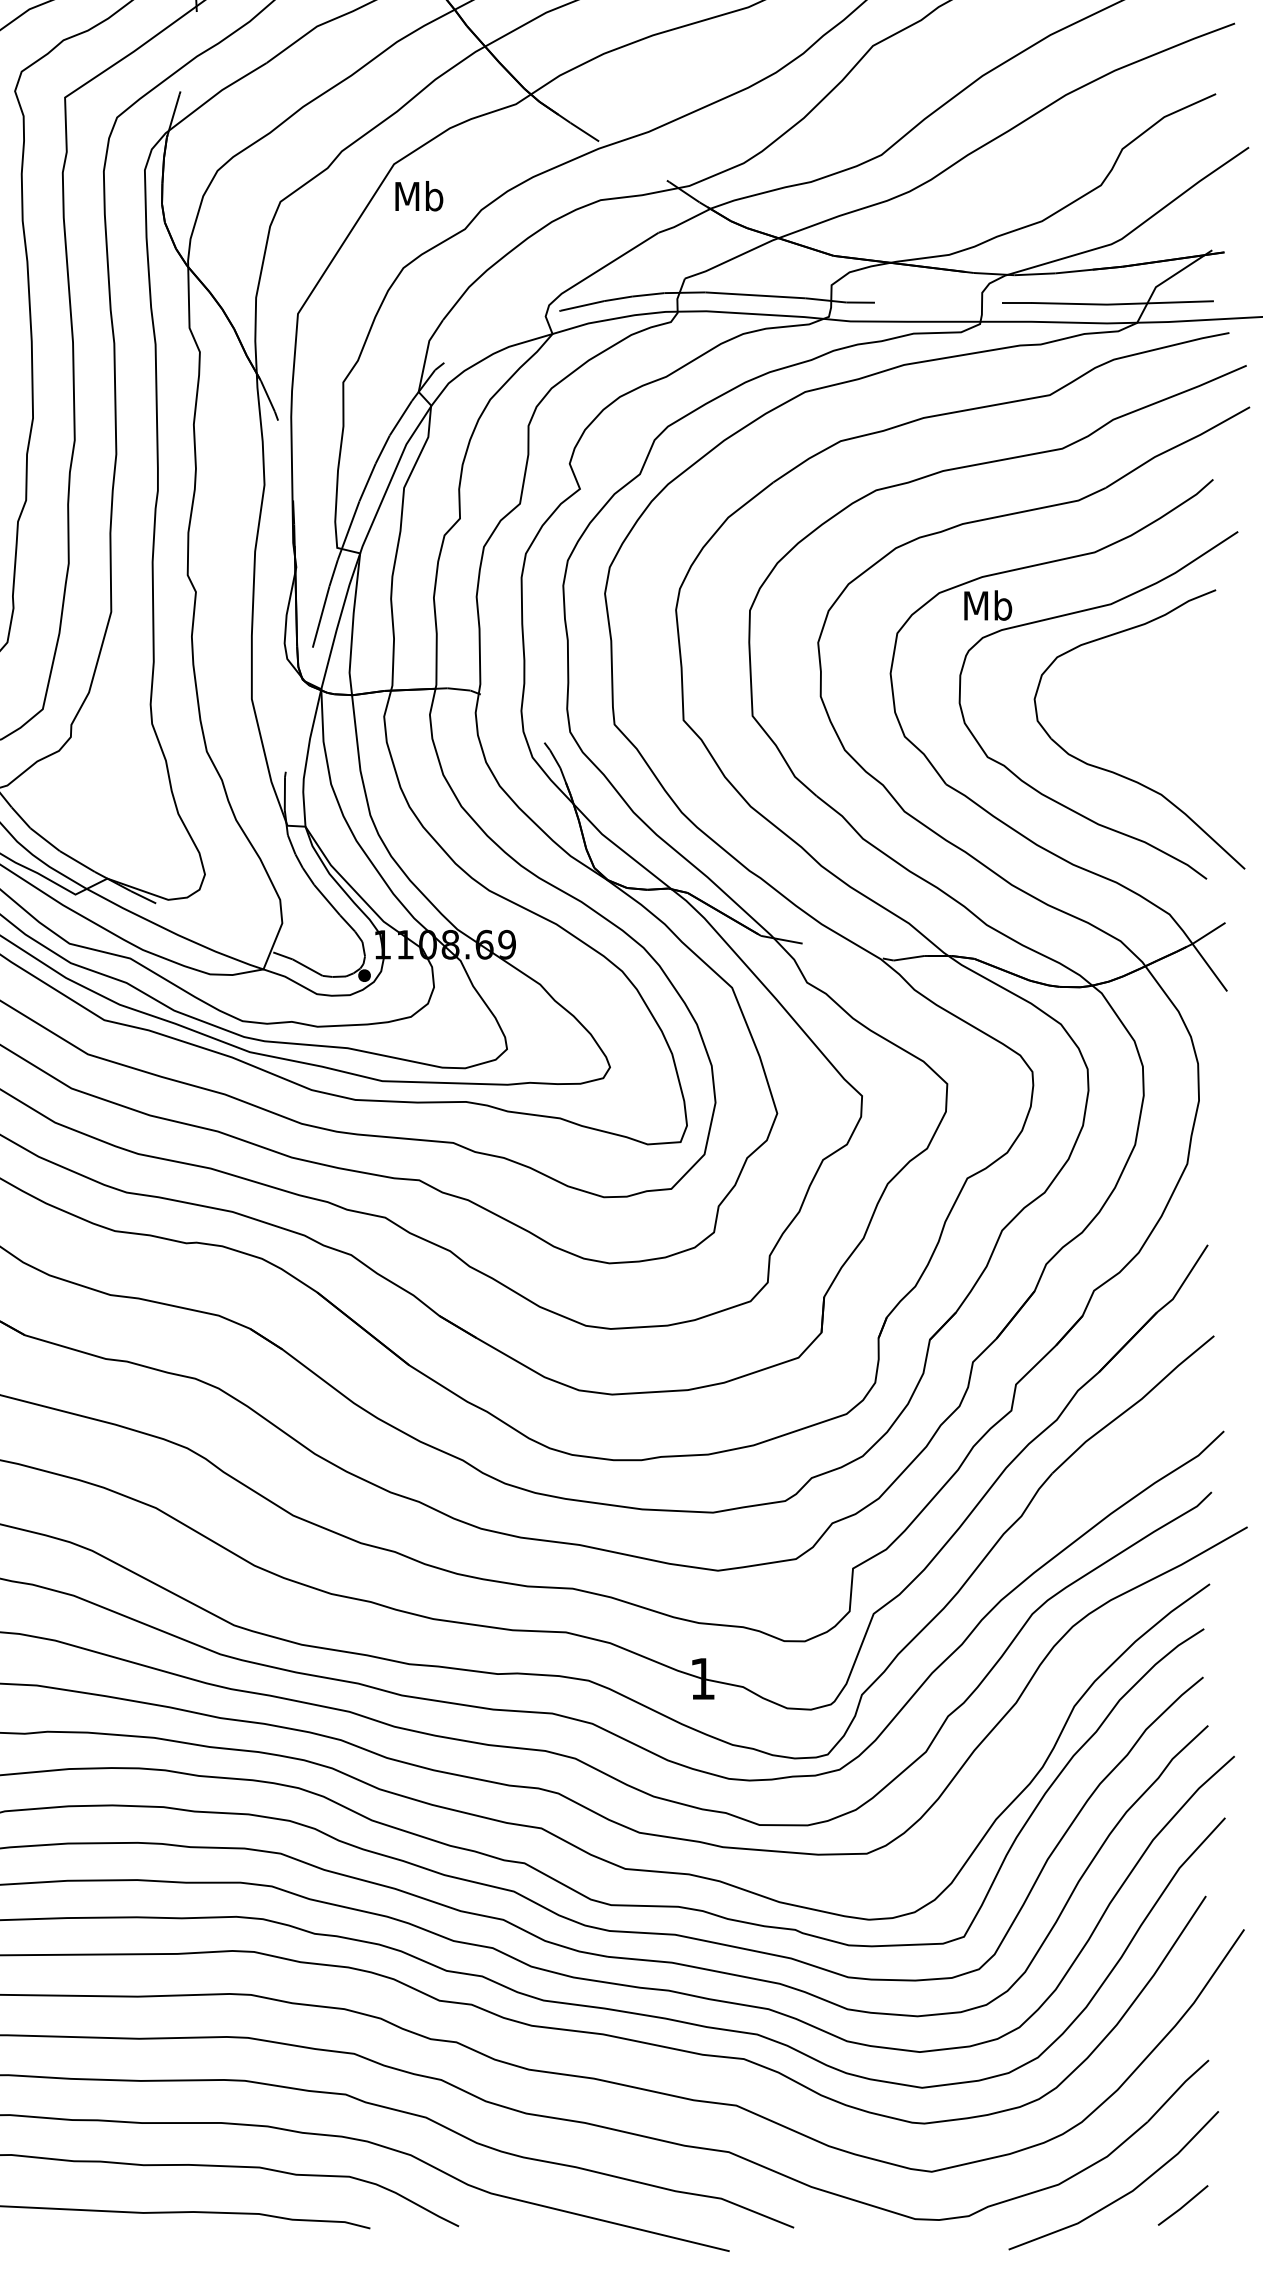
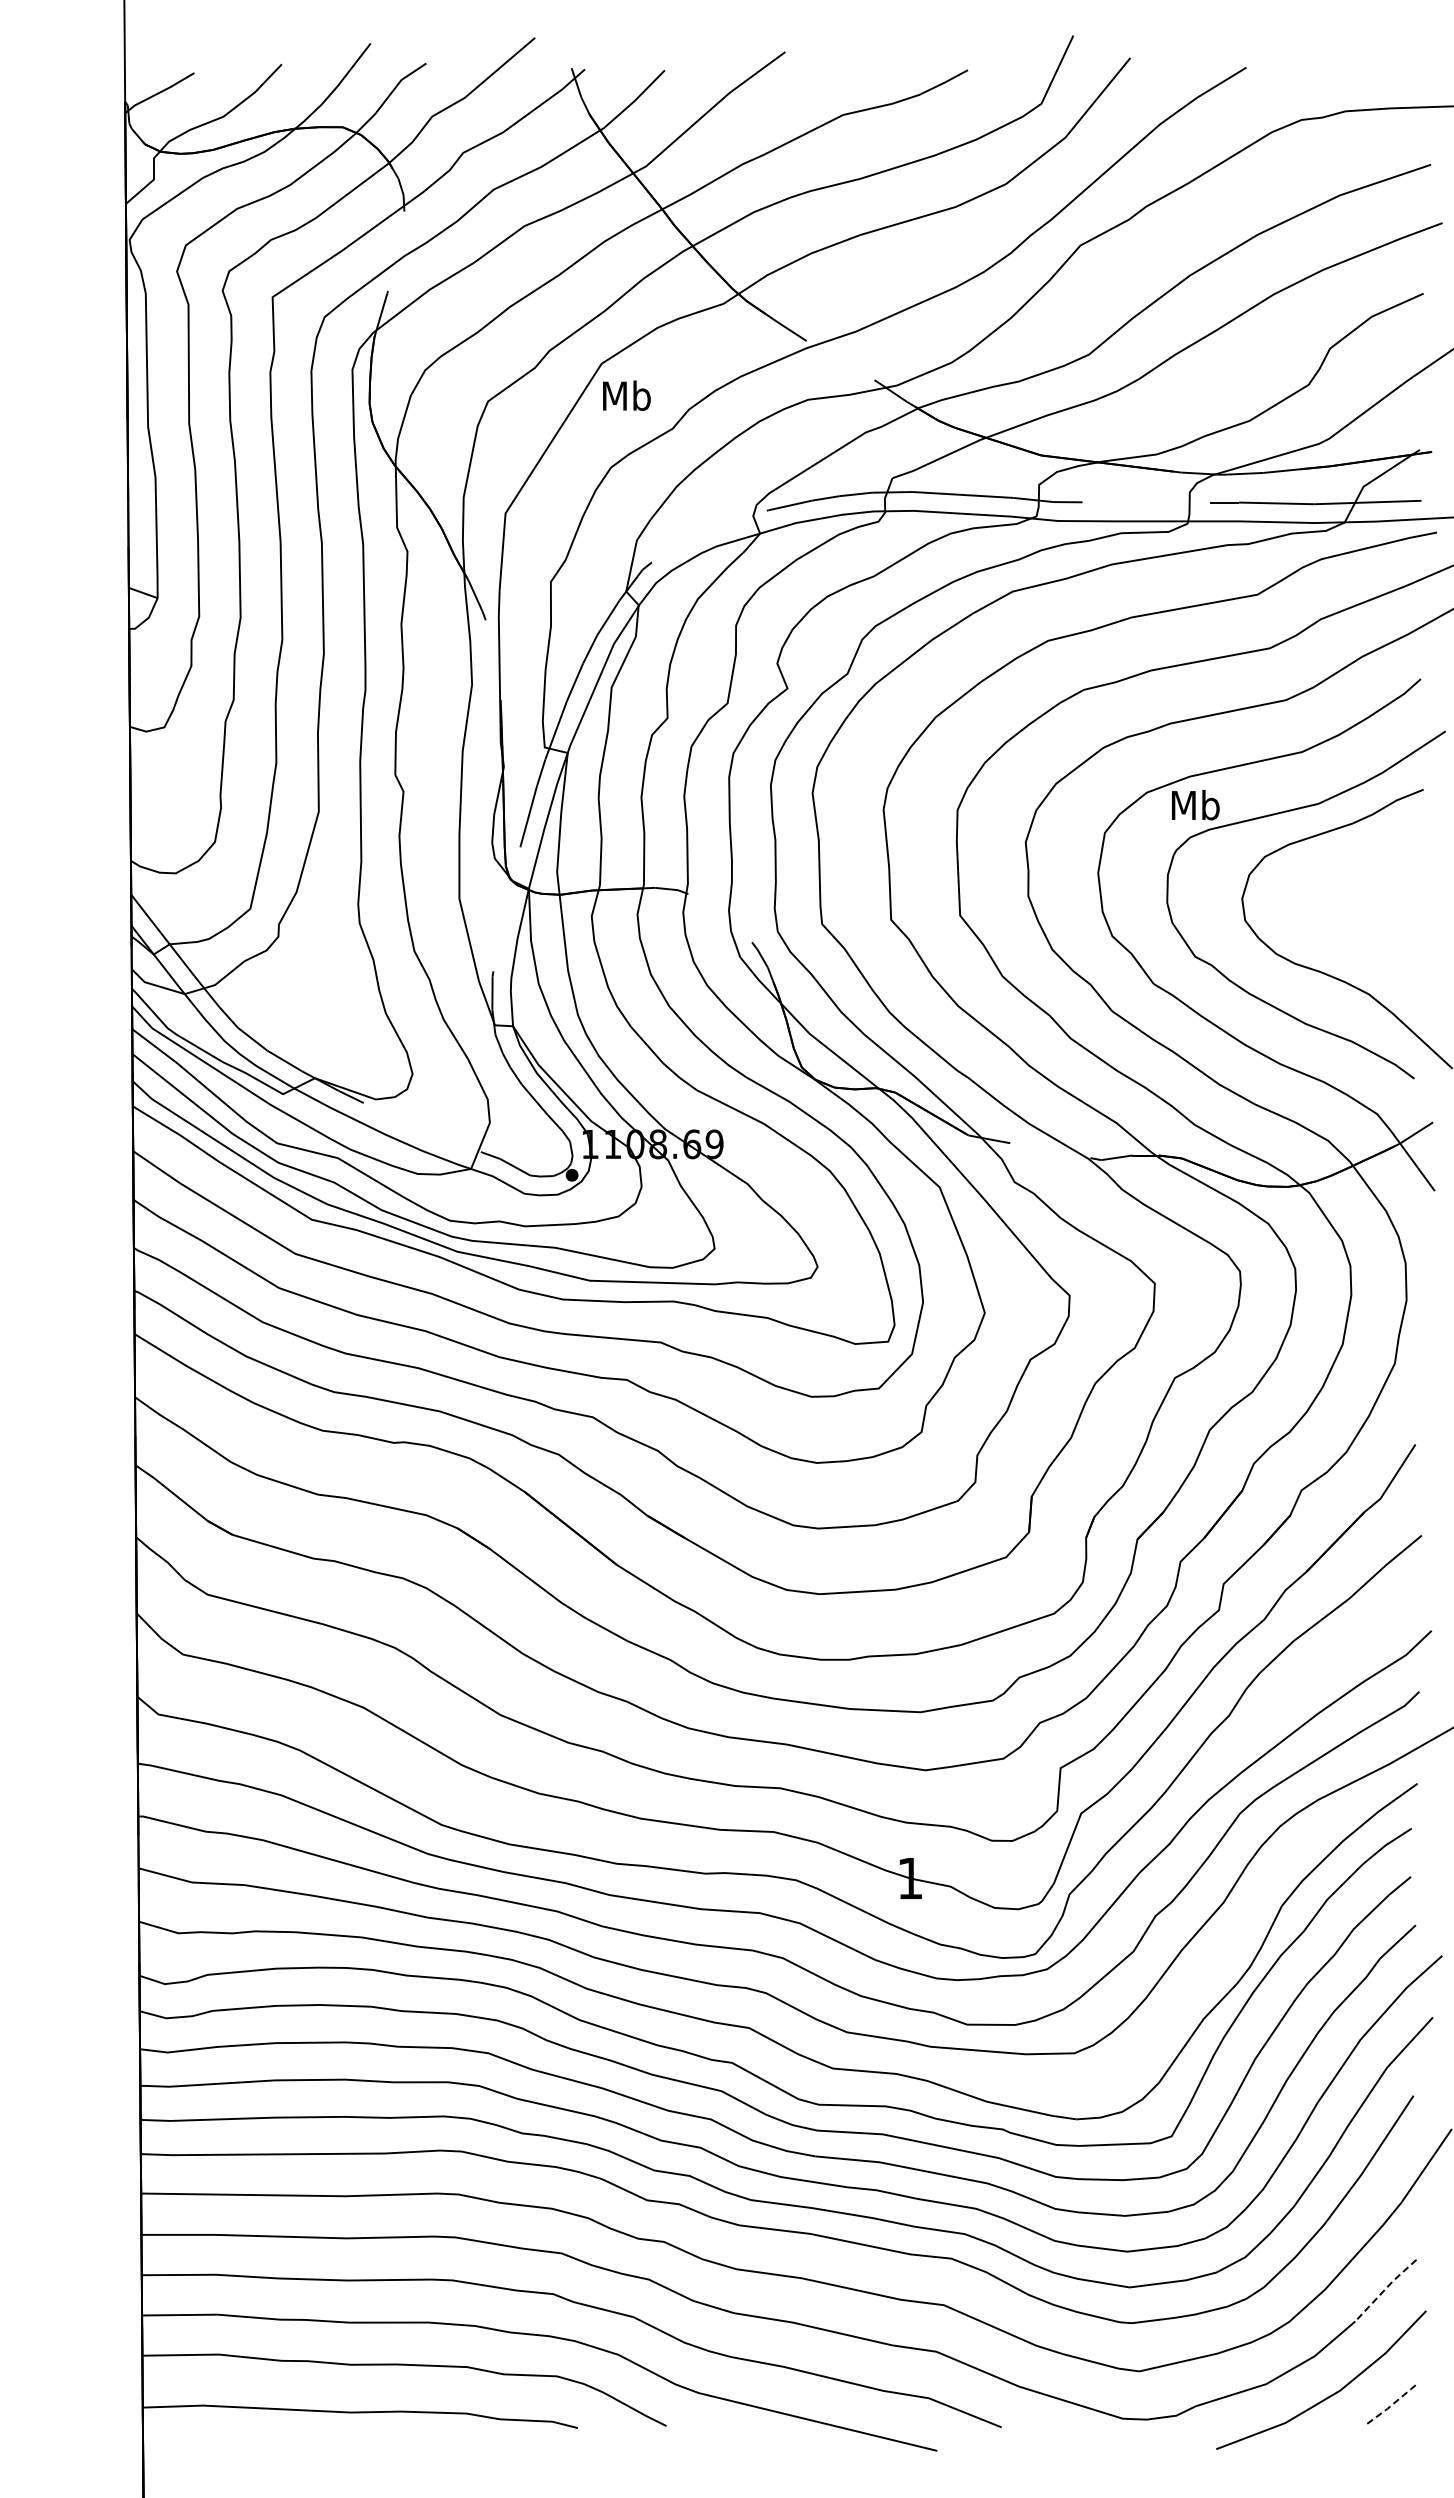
line: (1177, 2089) -> (1385, 2289), solid -> dashed
line: (1182, 2206) -> (1390, 2406), solid -> dashed

